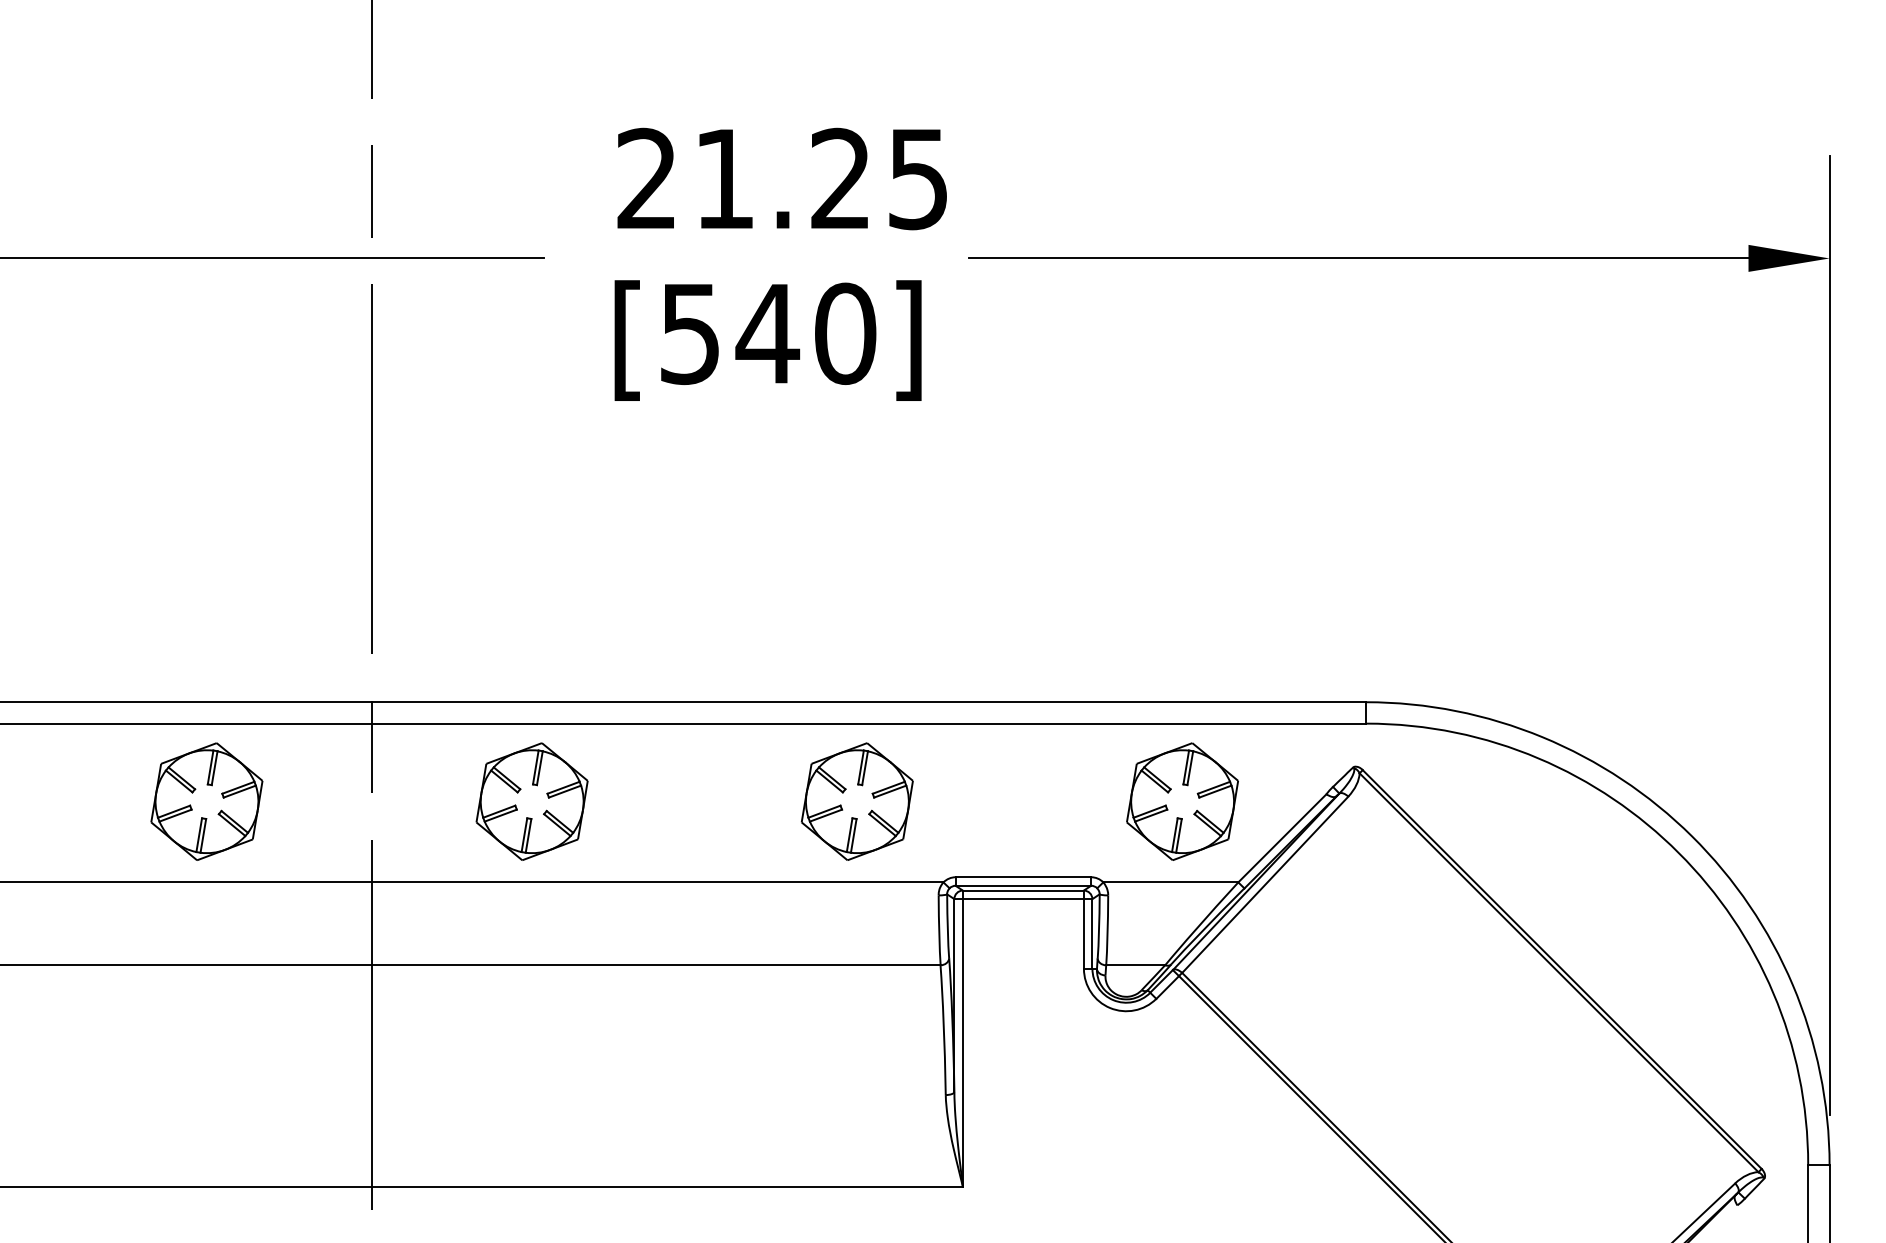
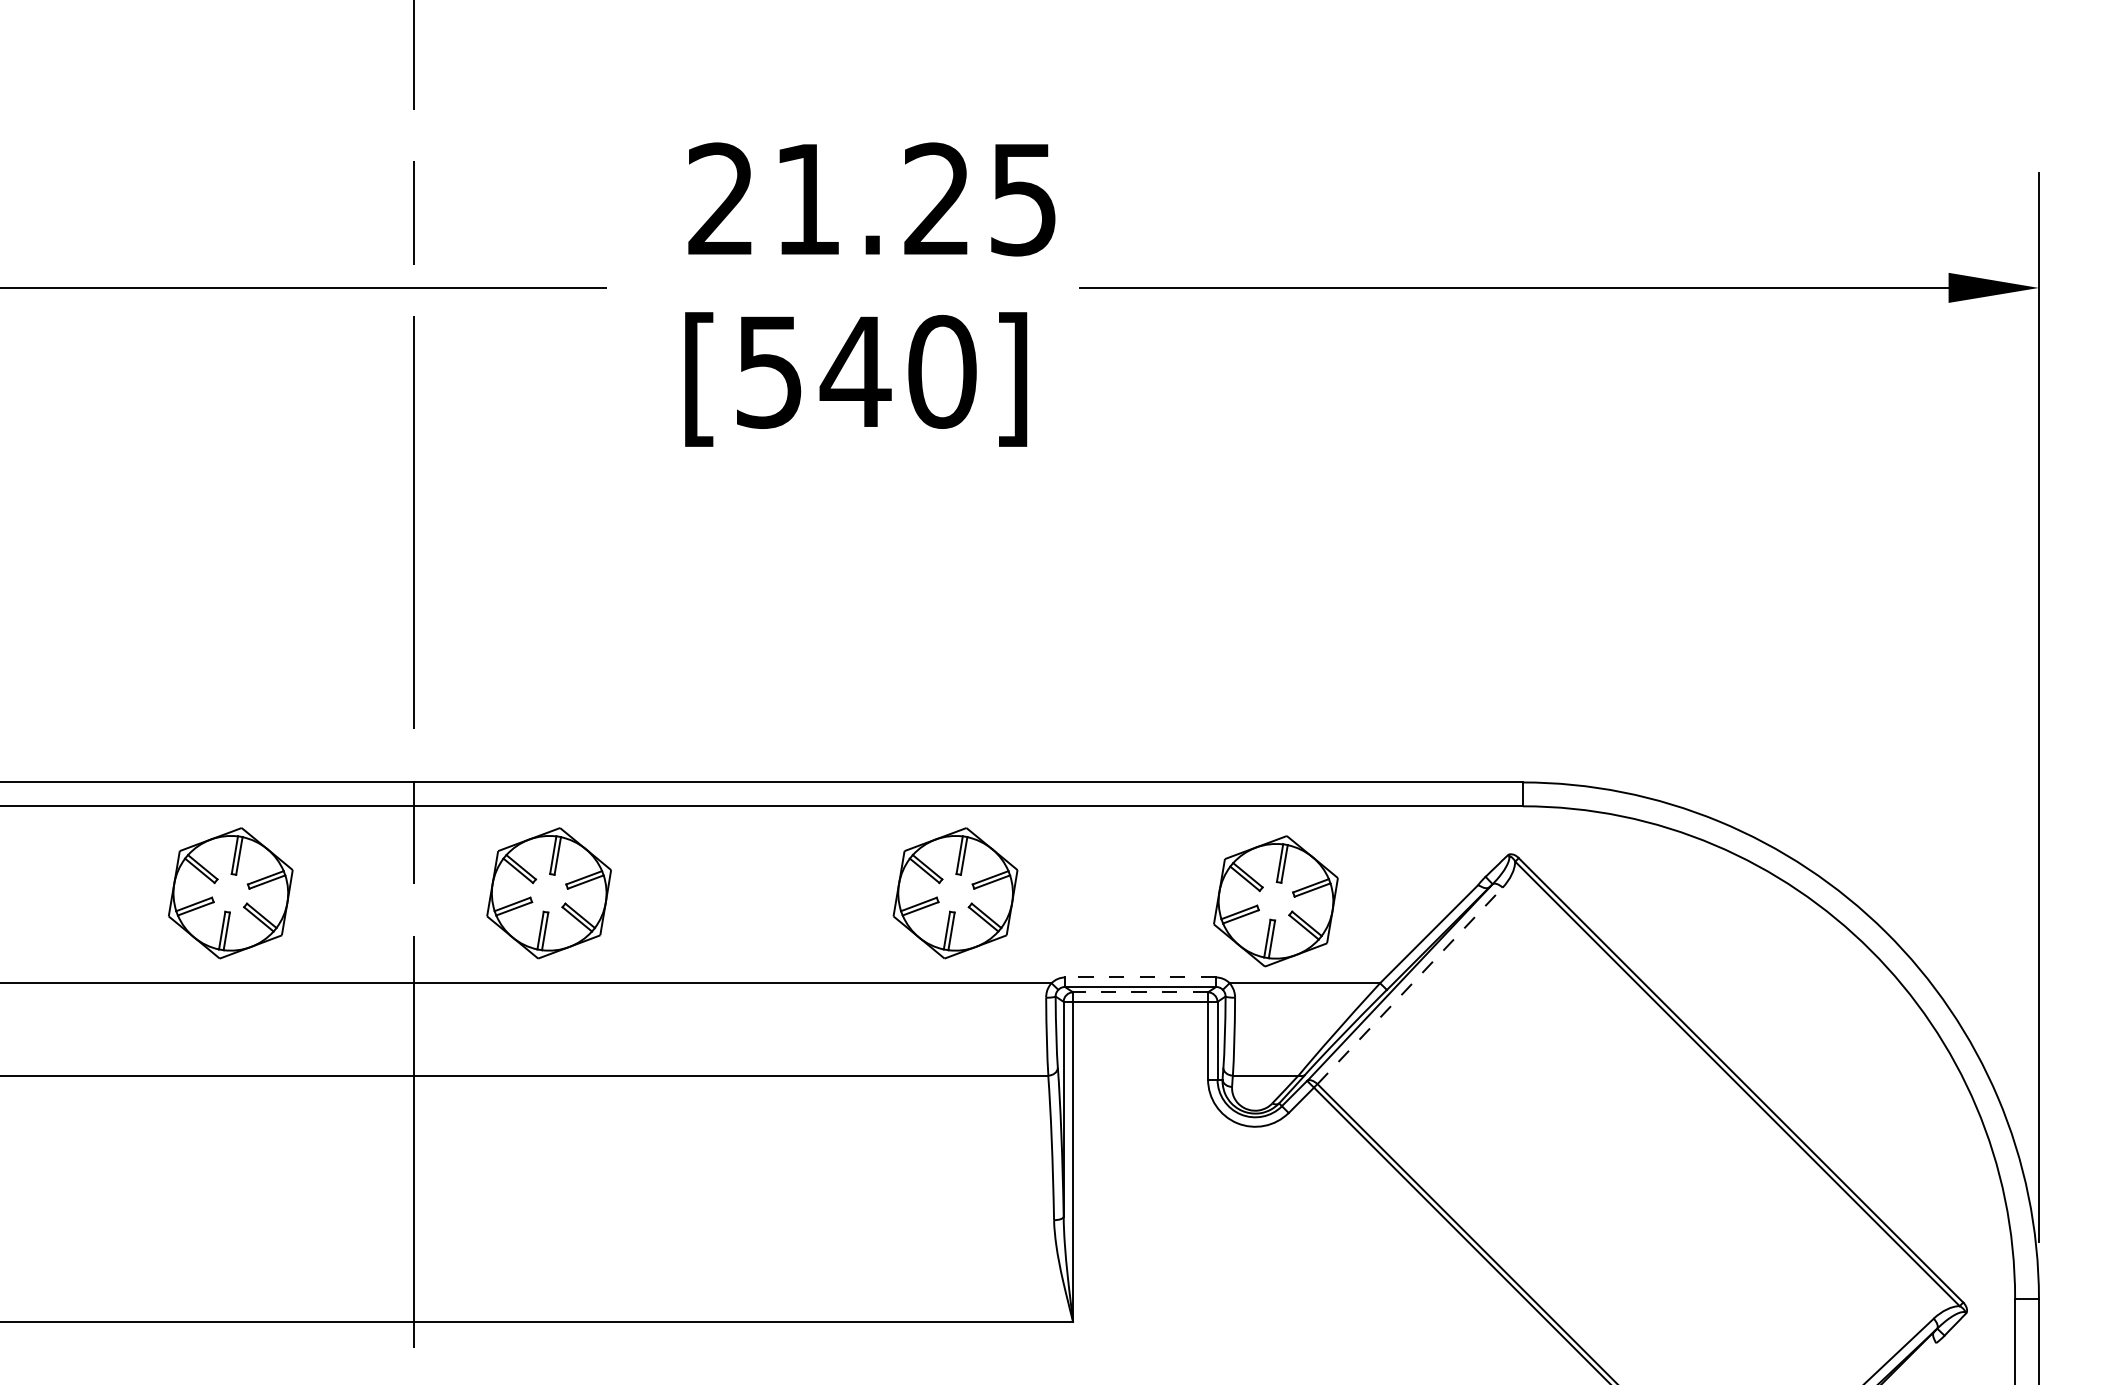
part: (531, 801) -> (548, 893), moved
part: (1182, 801) -> (1275, 901), moved
line: (1023, 877) -> (1140, 977), solid -> dashed
line: (1265, 884) -> (1410, 985), solid -> dashed
line: (1023, 890) -> (1140, 992), solid -> dashed

